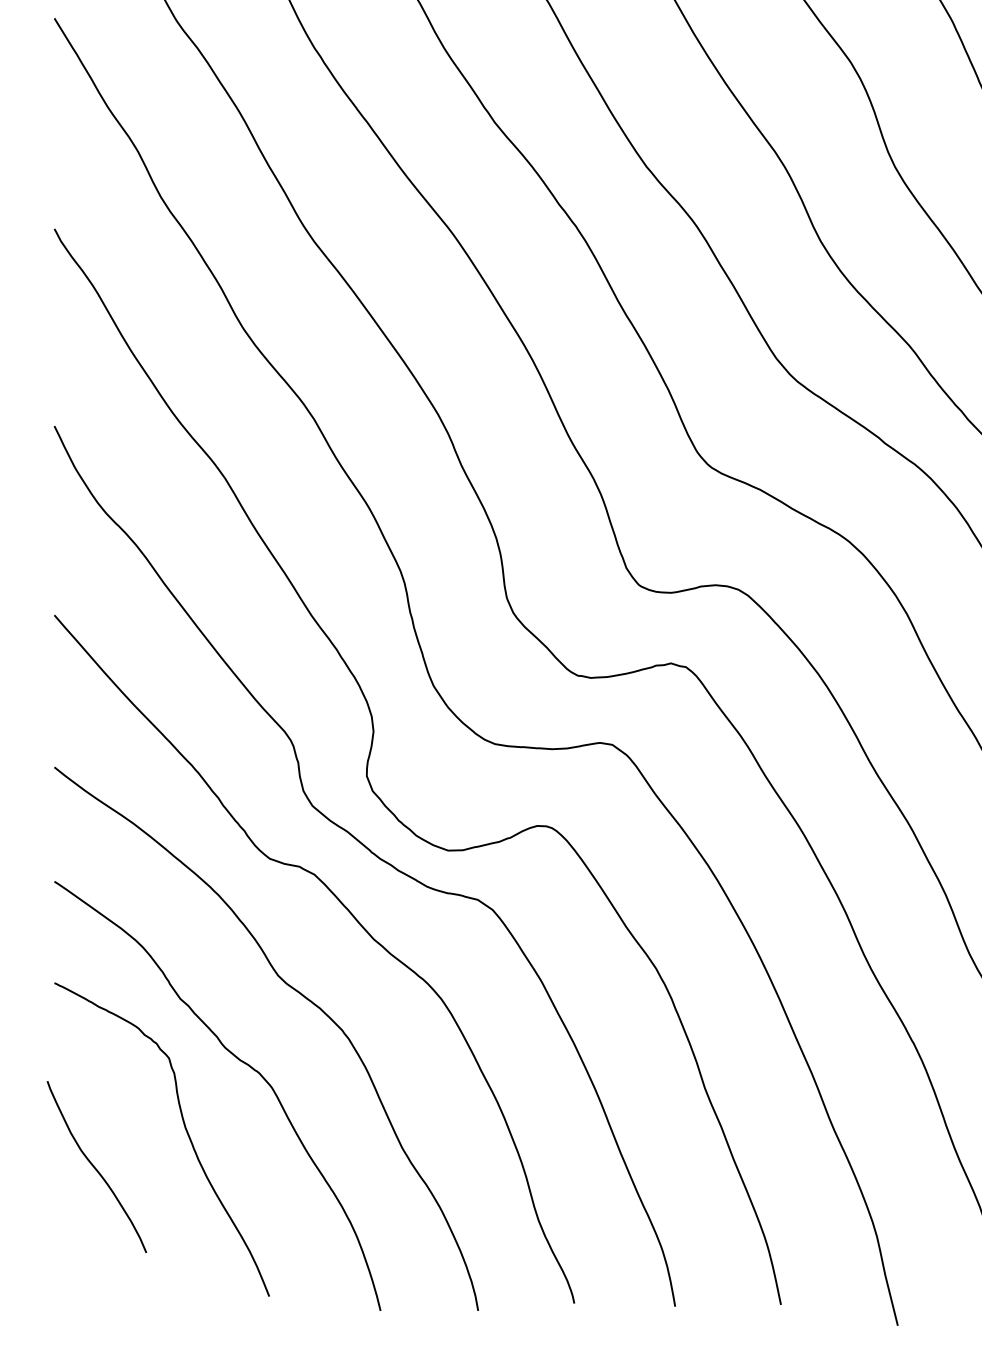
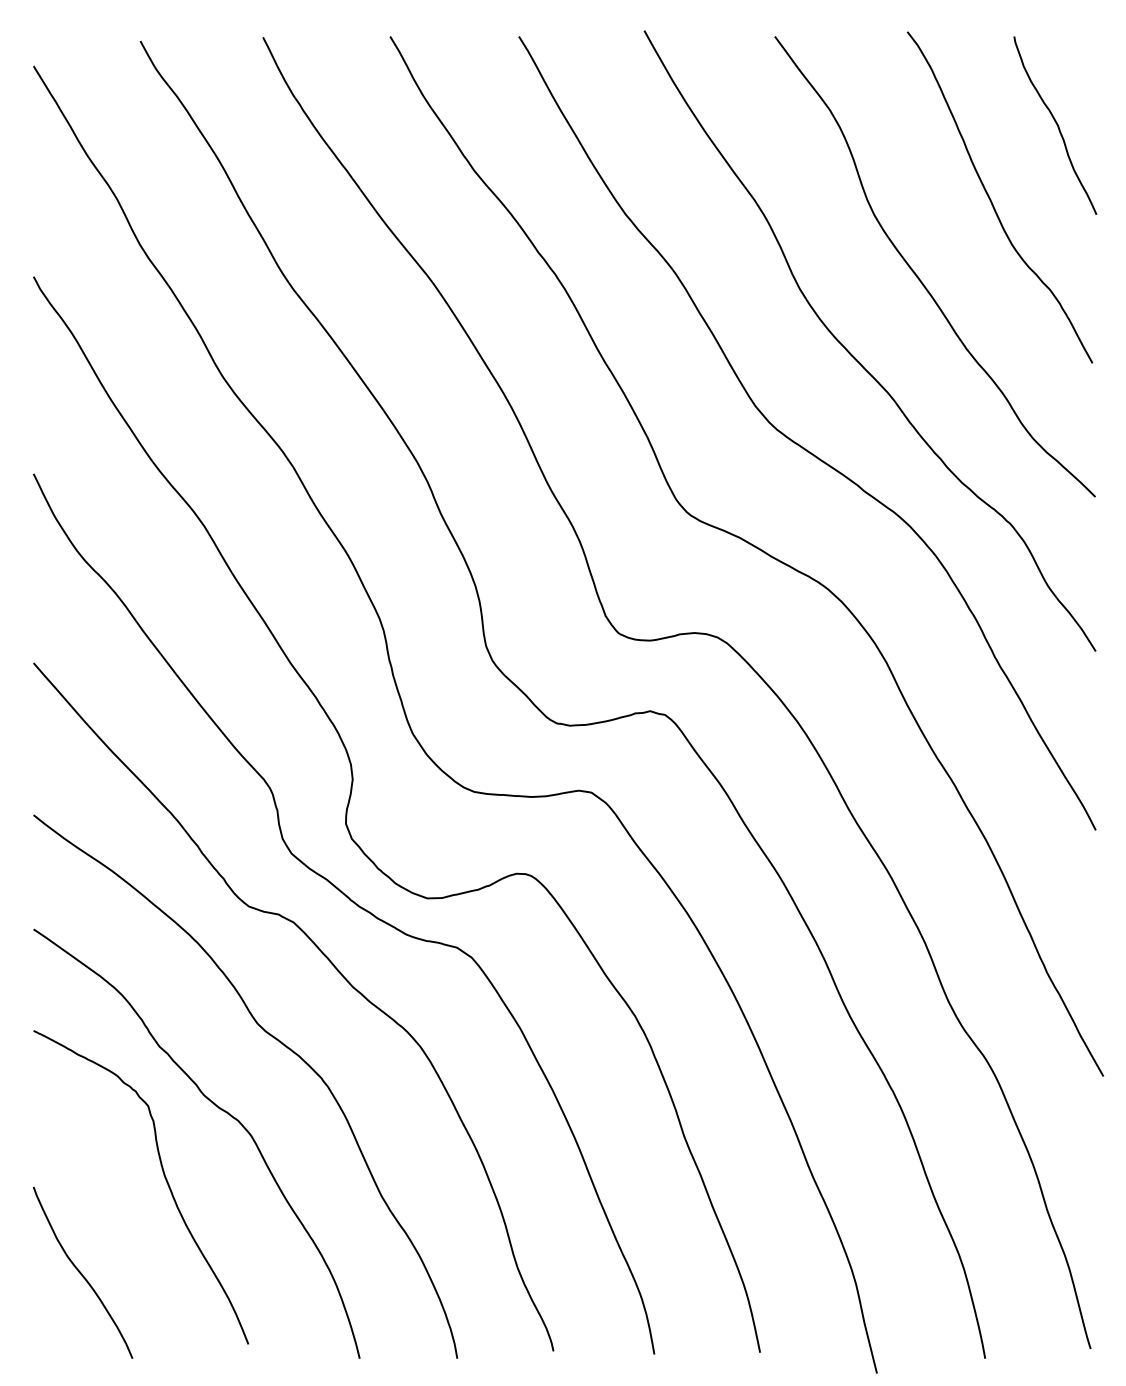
curve: (95, 1166) -> (81, 1272), moved

